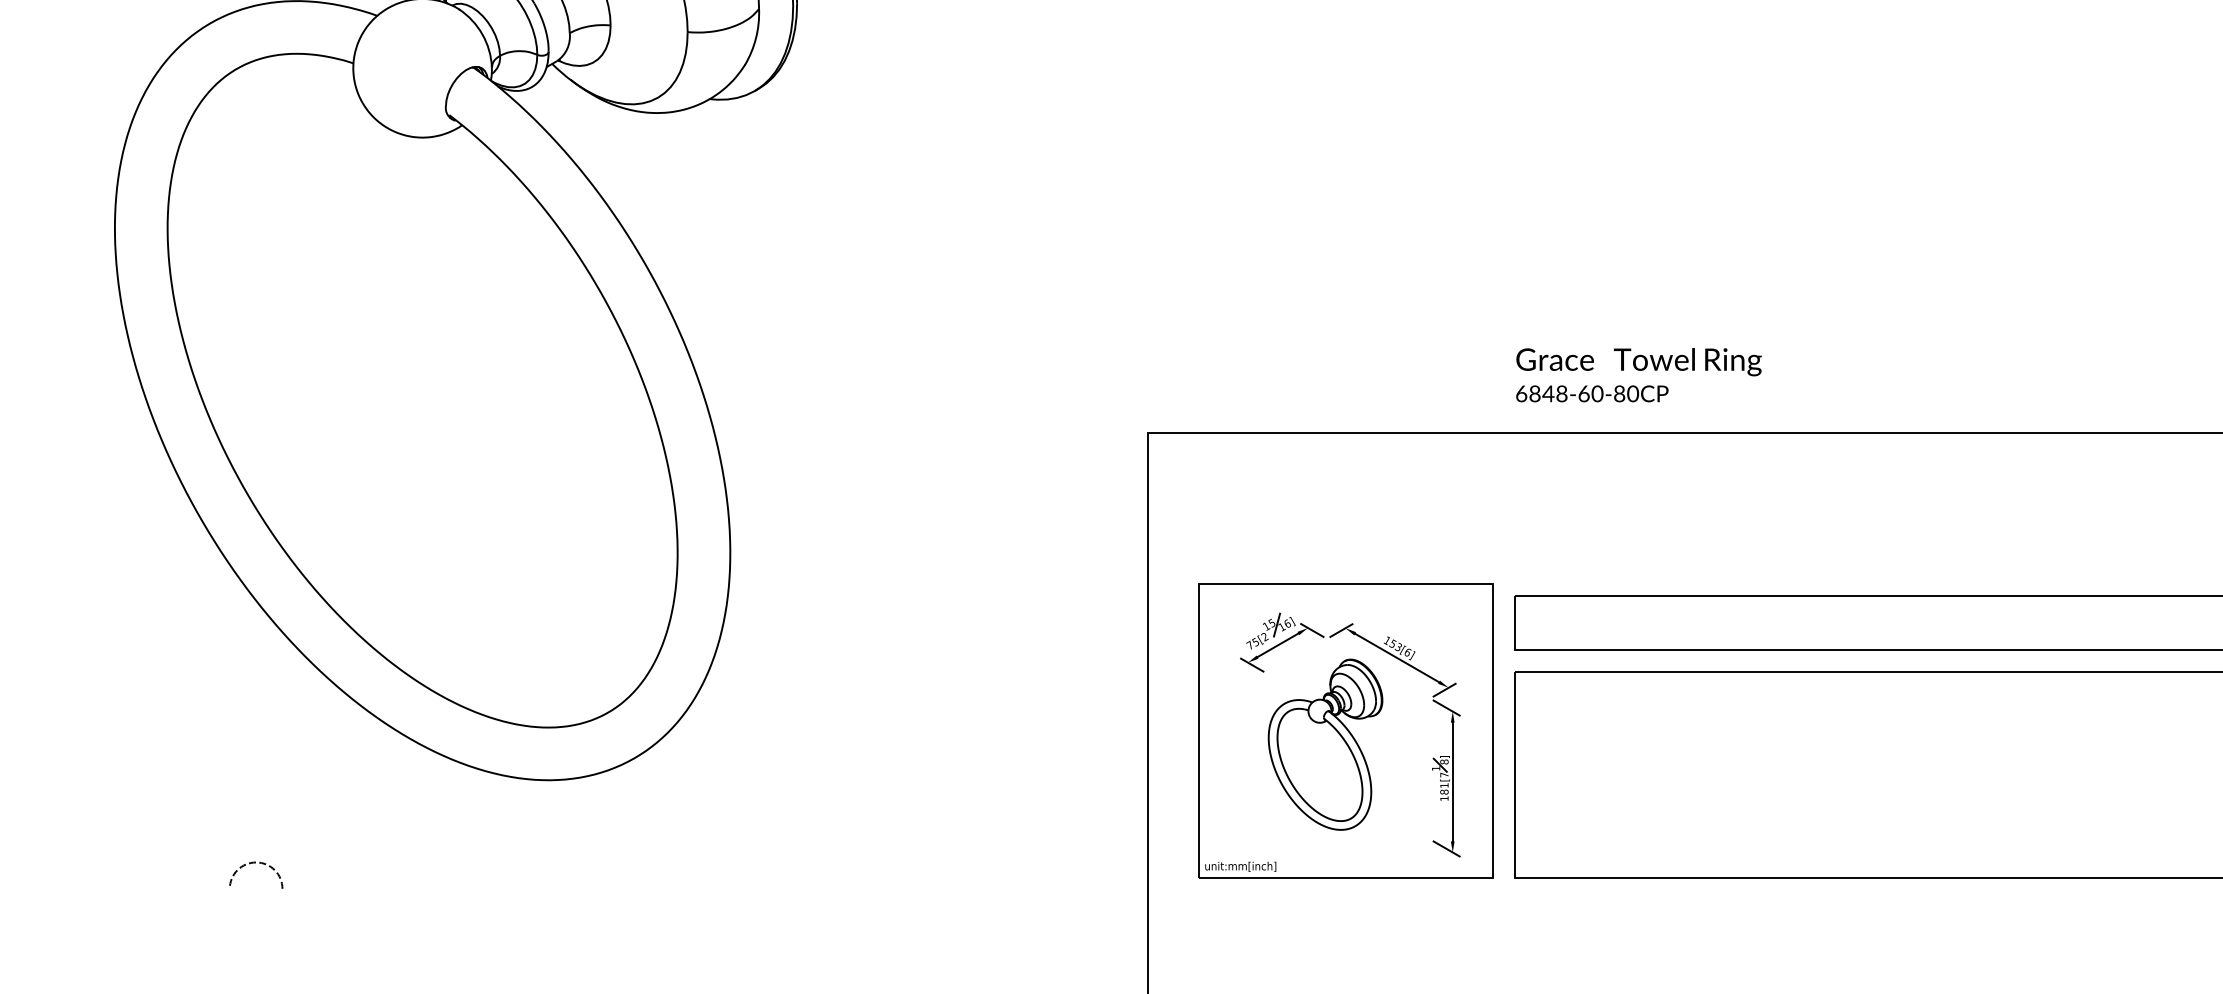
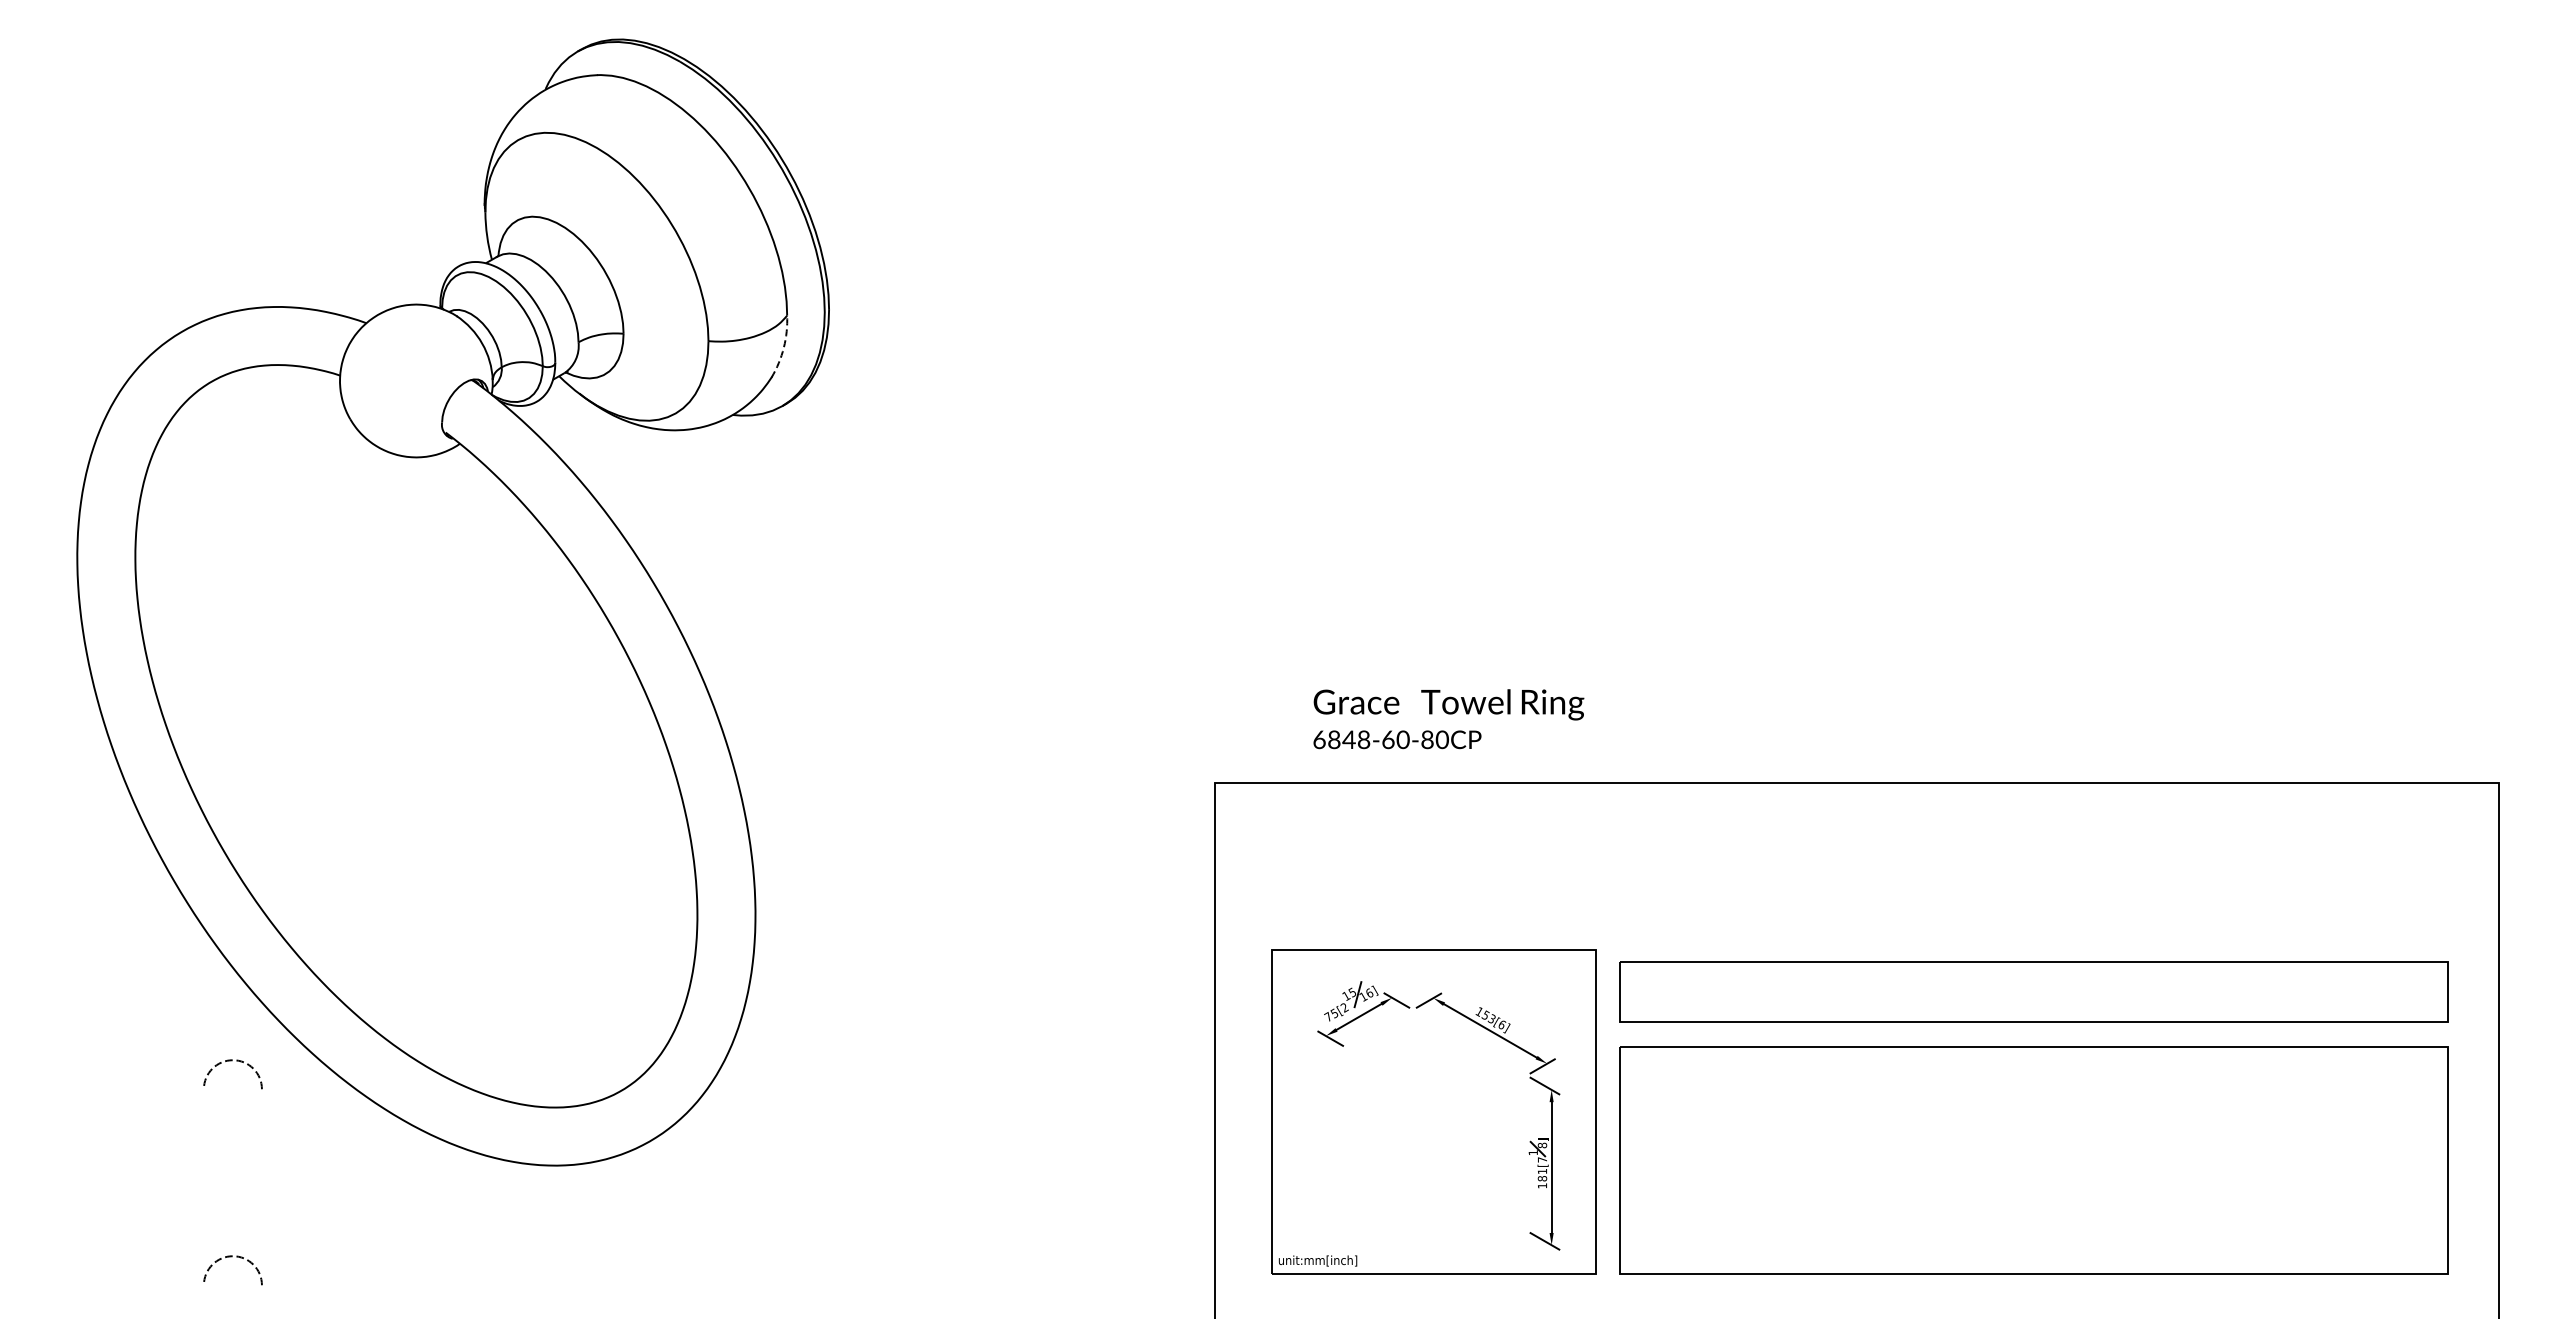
arc: (755, 37) -> (783, 347), solid -> dashed
text: (1638, 375) -> (1448, 719), moved
arc: (255, 685) -> (232, 1061), added
part: (1325, 744) -> (1411, 1126), removed

